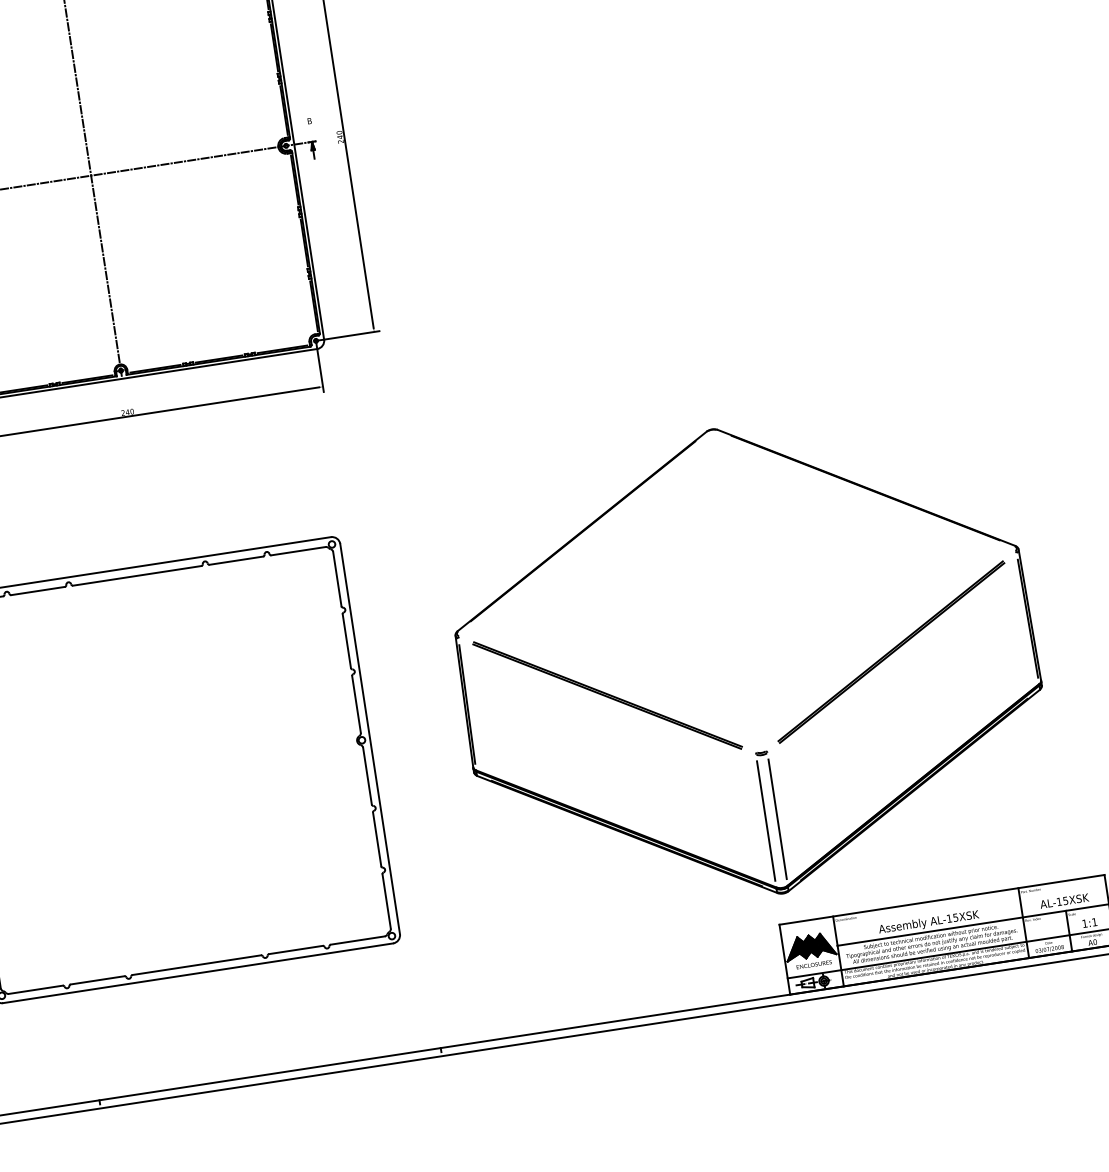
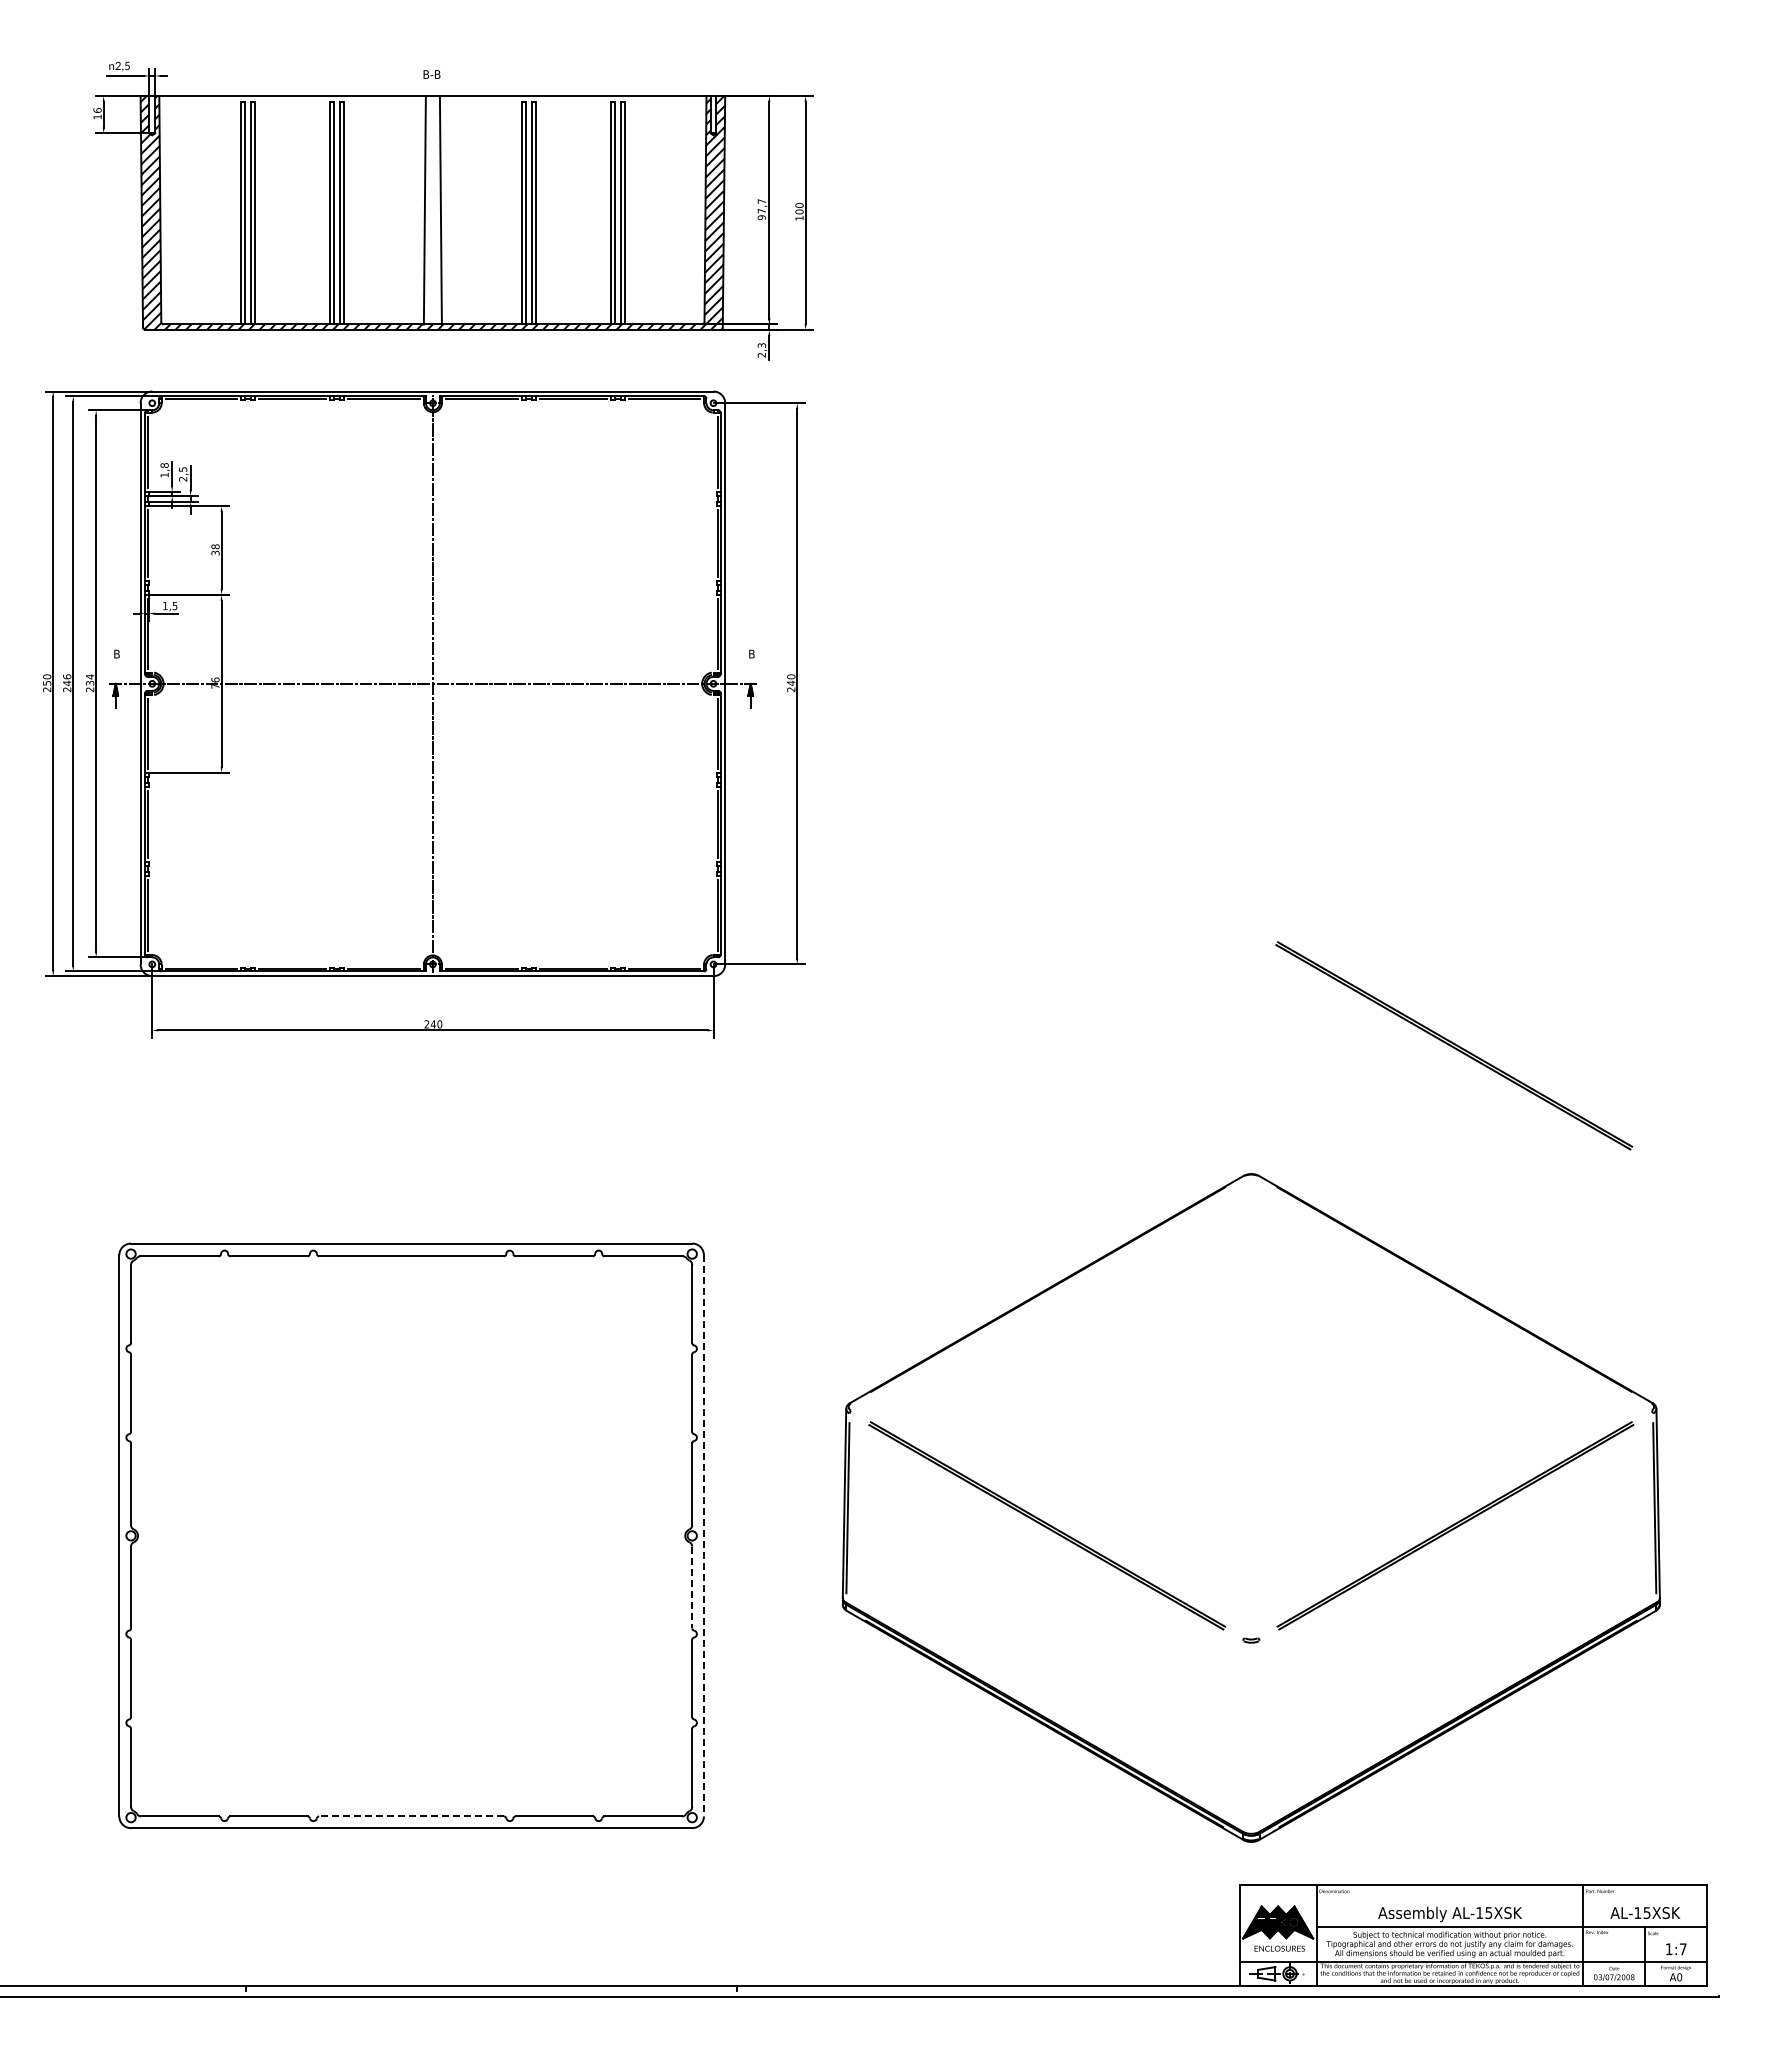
part: (839, 318) -> (1454, 1045), added
line: (369, 738) -> (703, 1535), solid -> dashed
line: (367, 776) -> (692, 1587), solid -> dashed
line: (777, 819) -> (1259, 1736), removed
line: (766, 821) -> (1243, 1736), removed
text: (1094, 922) -> (1682, 1949), 1:1 -> 1:7
line: (196, 965) -> (411, 1816), solid -> dashed

